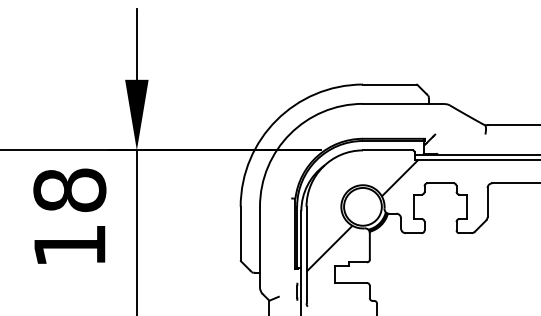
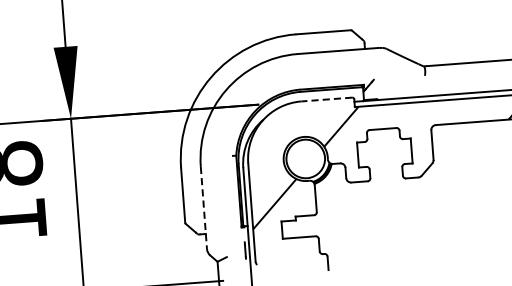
line: (387, 150) -> (326, 99), solid -> dashed
line: (260, 247) -> (204, 208), solid -> dashed

